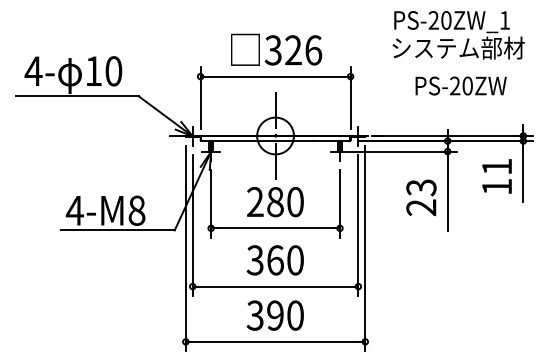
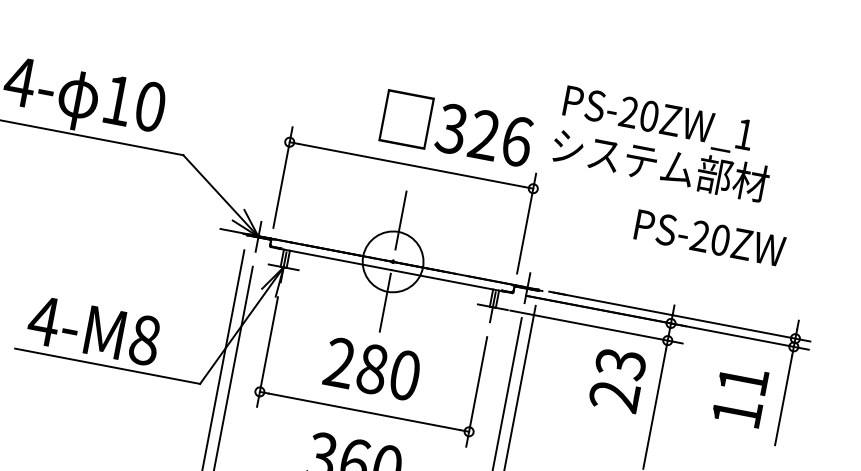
text: (458, 35) -> (664, 144), moved
text: (276, 49) -> (457, 128), moved
text: (421, 197) -> (617, 379), moved

